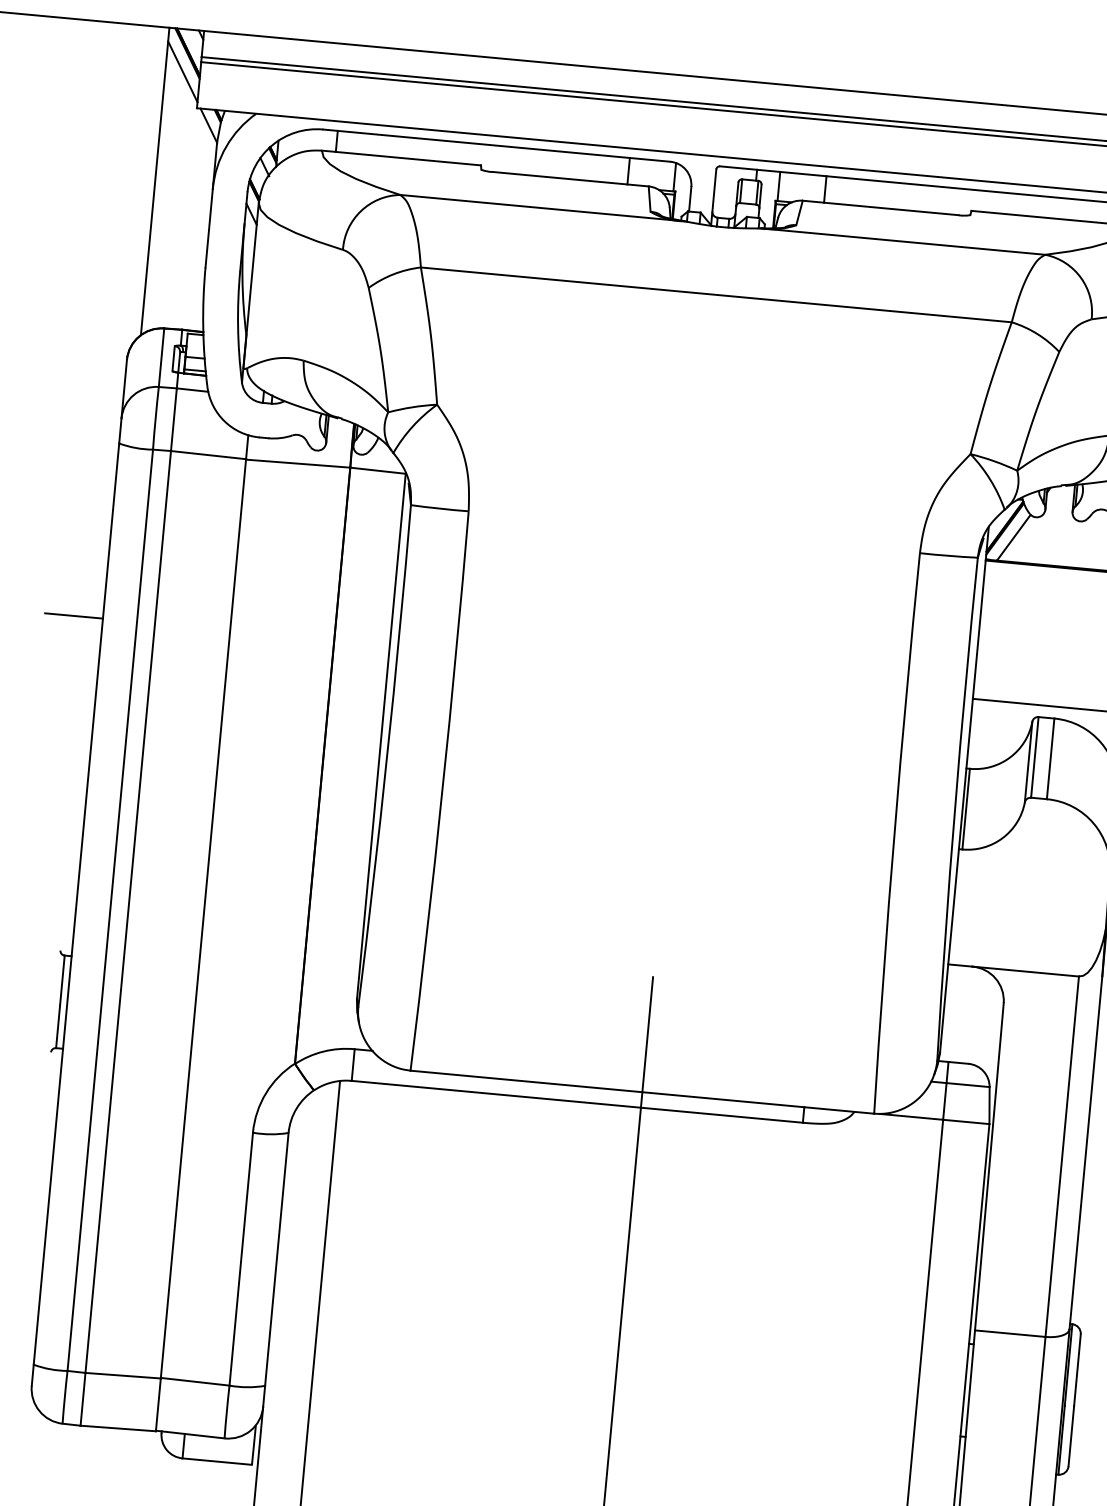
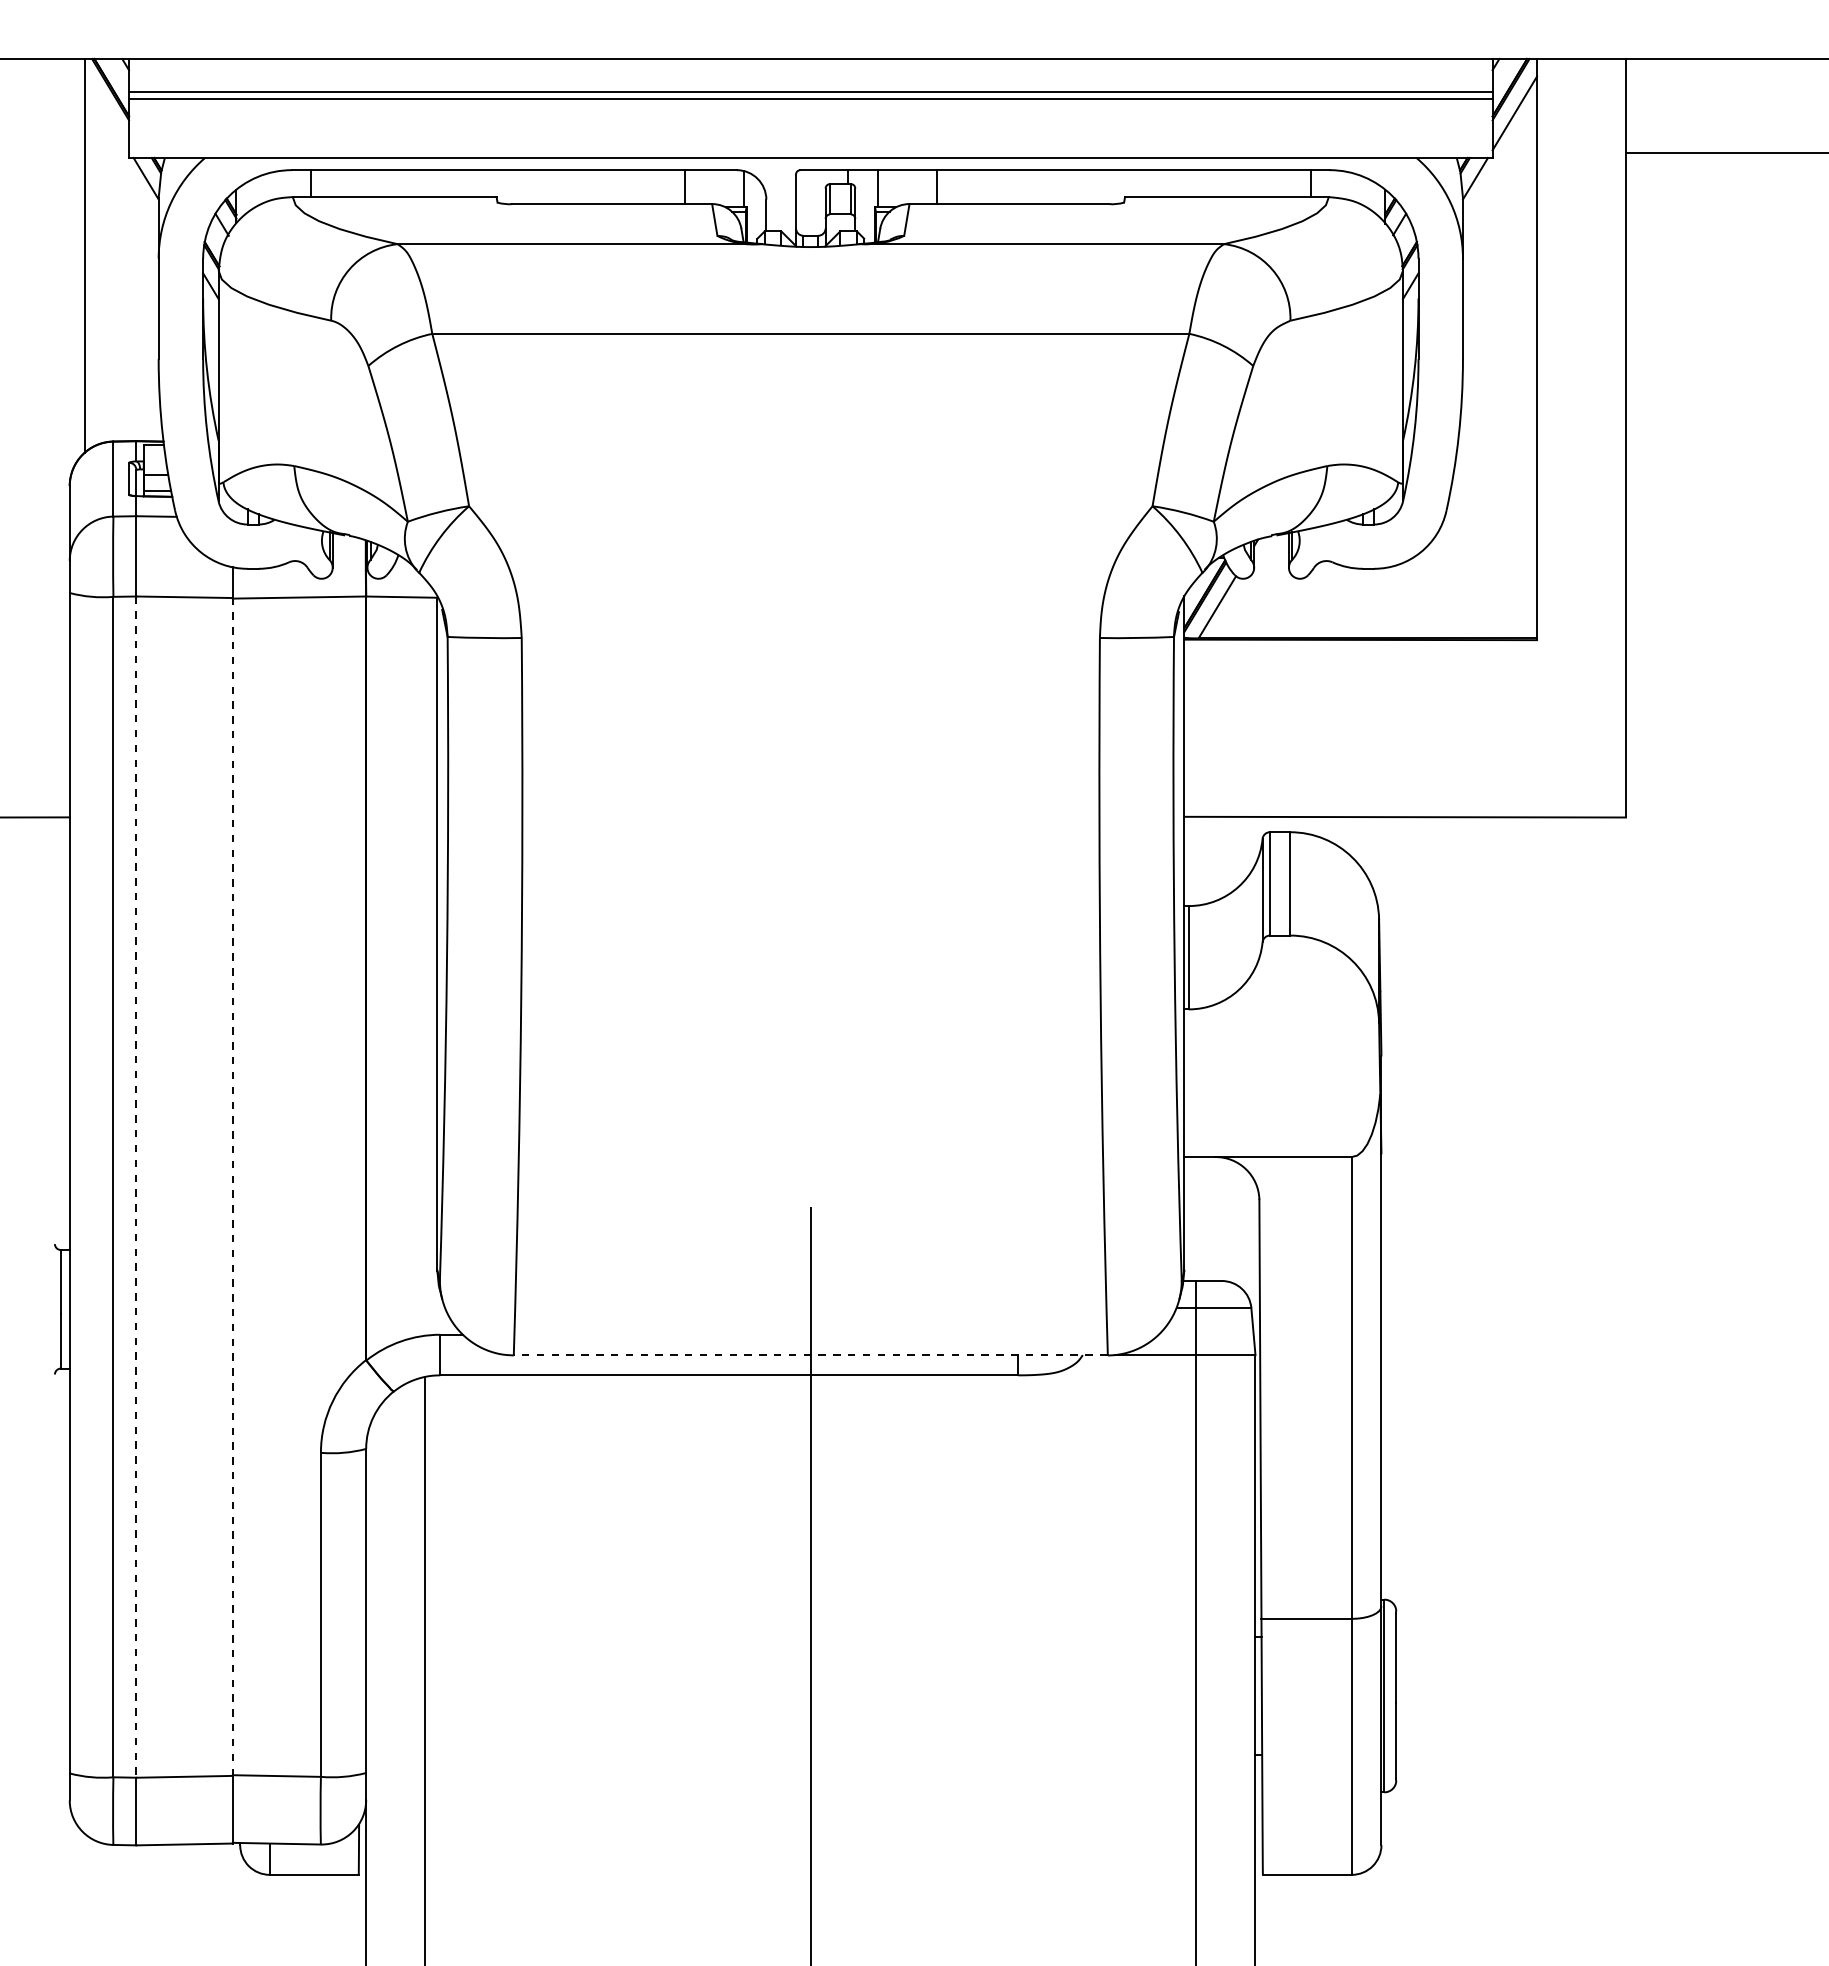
line: (182, 71) -> (106, 113), removed
line: (128, 912) -> (136, 1187), solid -> dashed
line: (203, 918) -> (232, 1186), solid -> dashed
line: (642, 1092) -> (810, 1355), solid -> dashed

